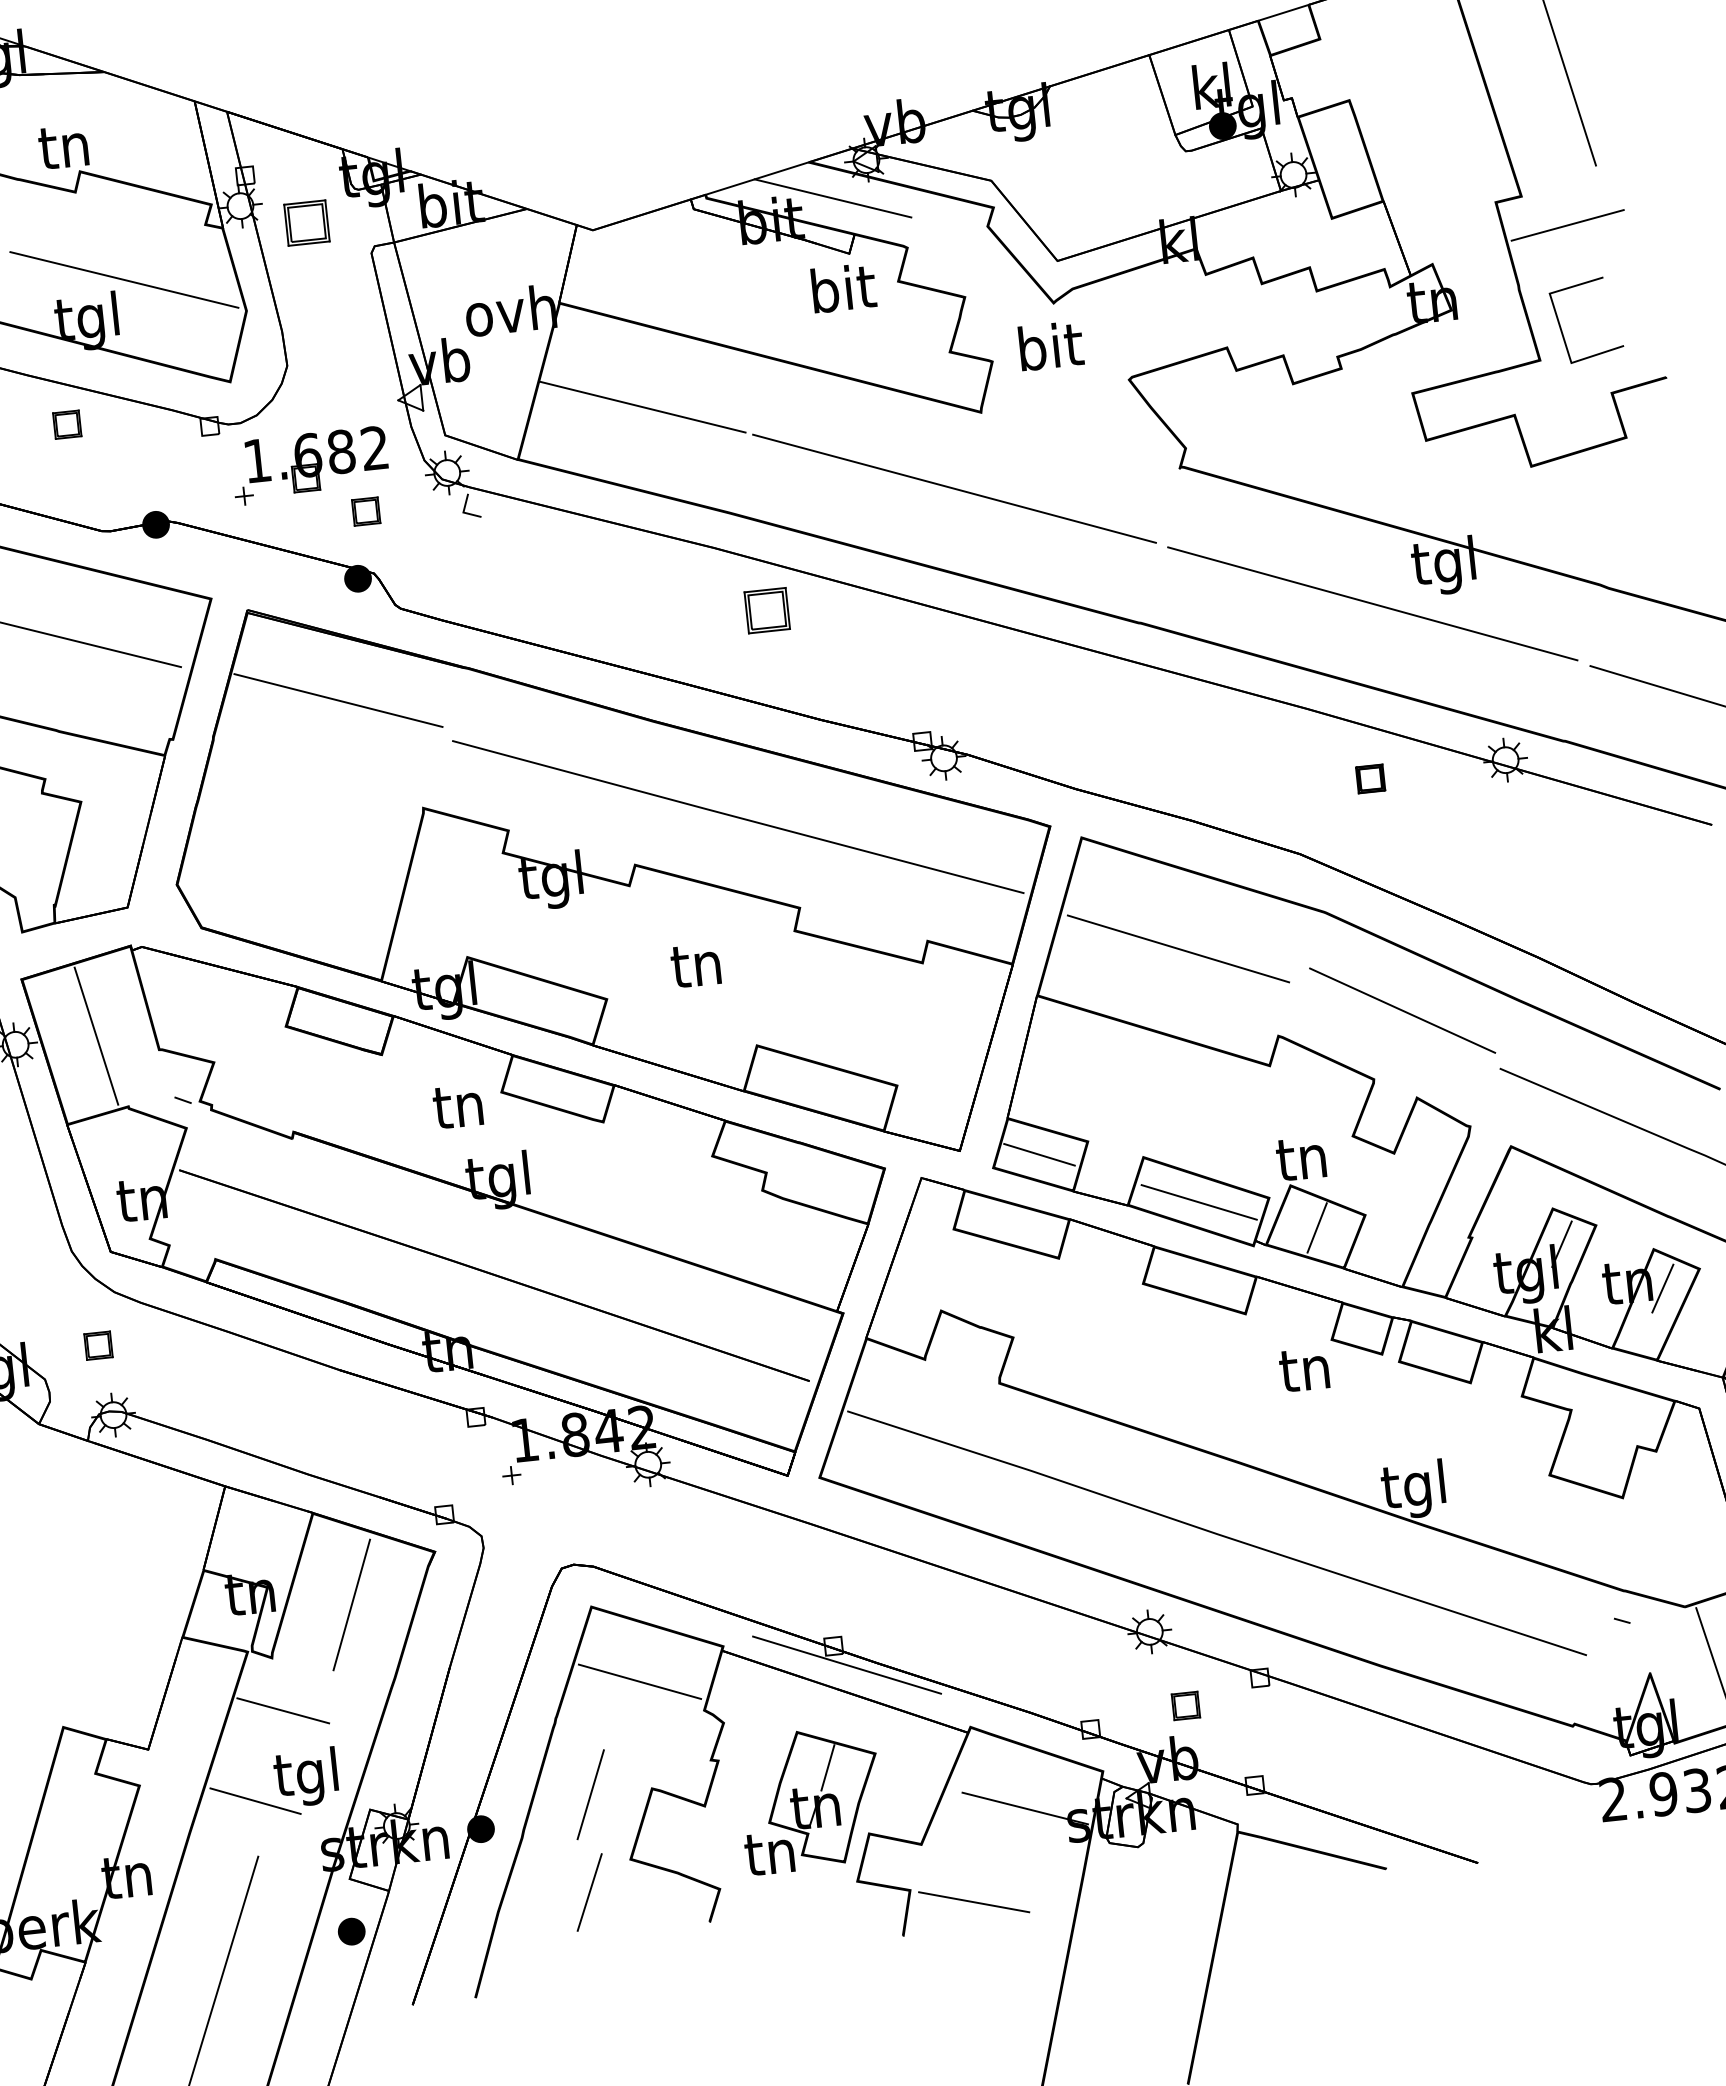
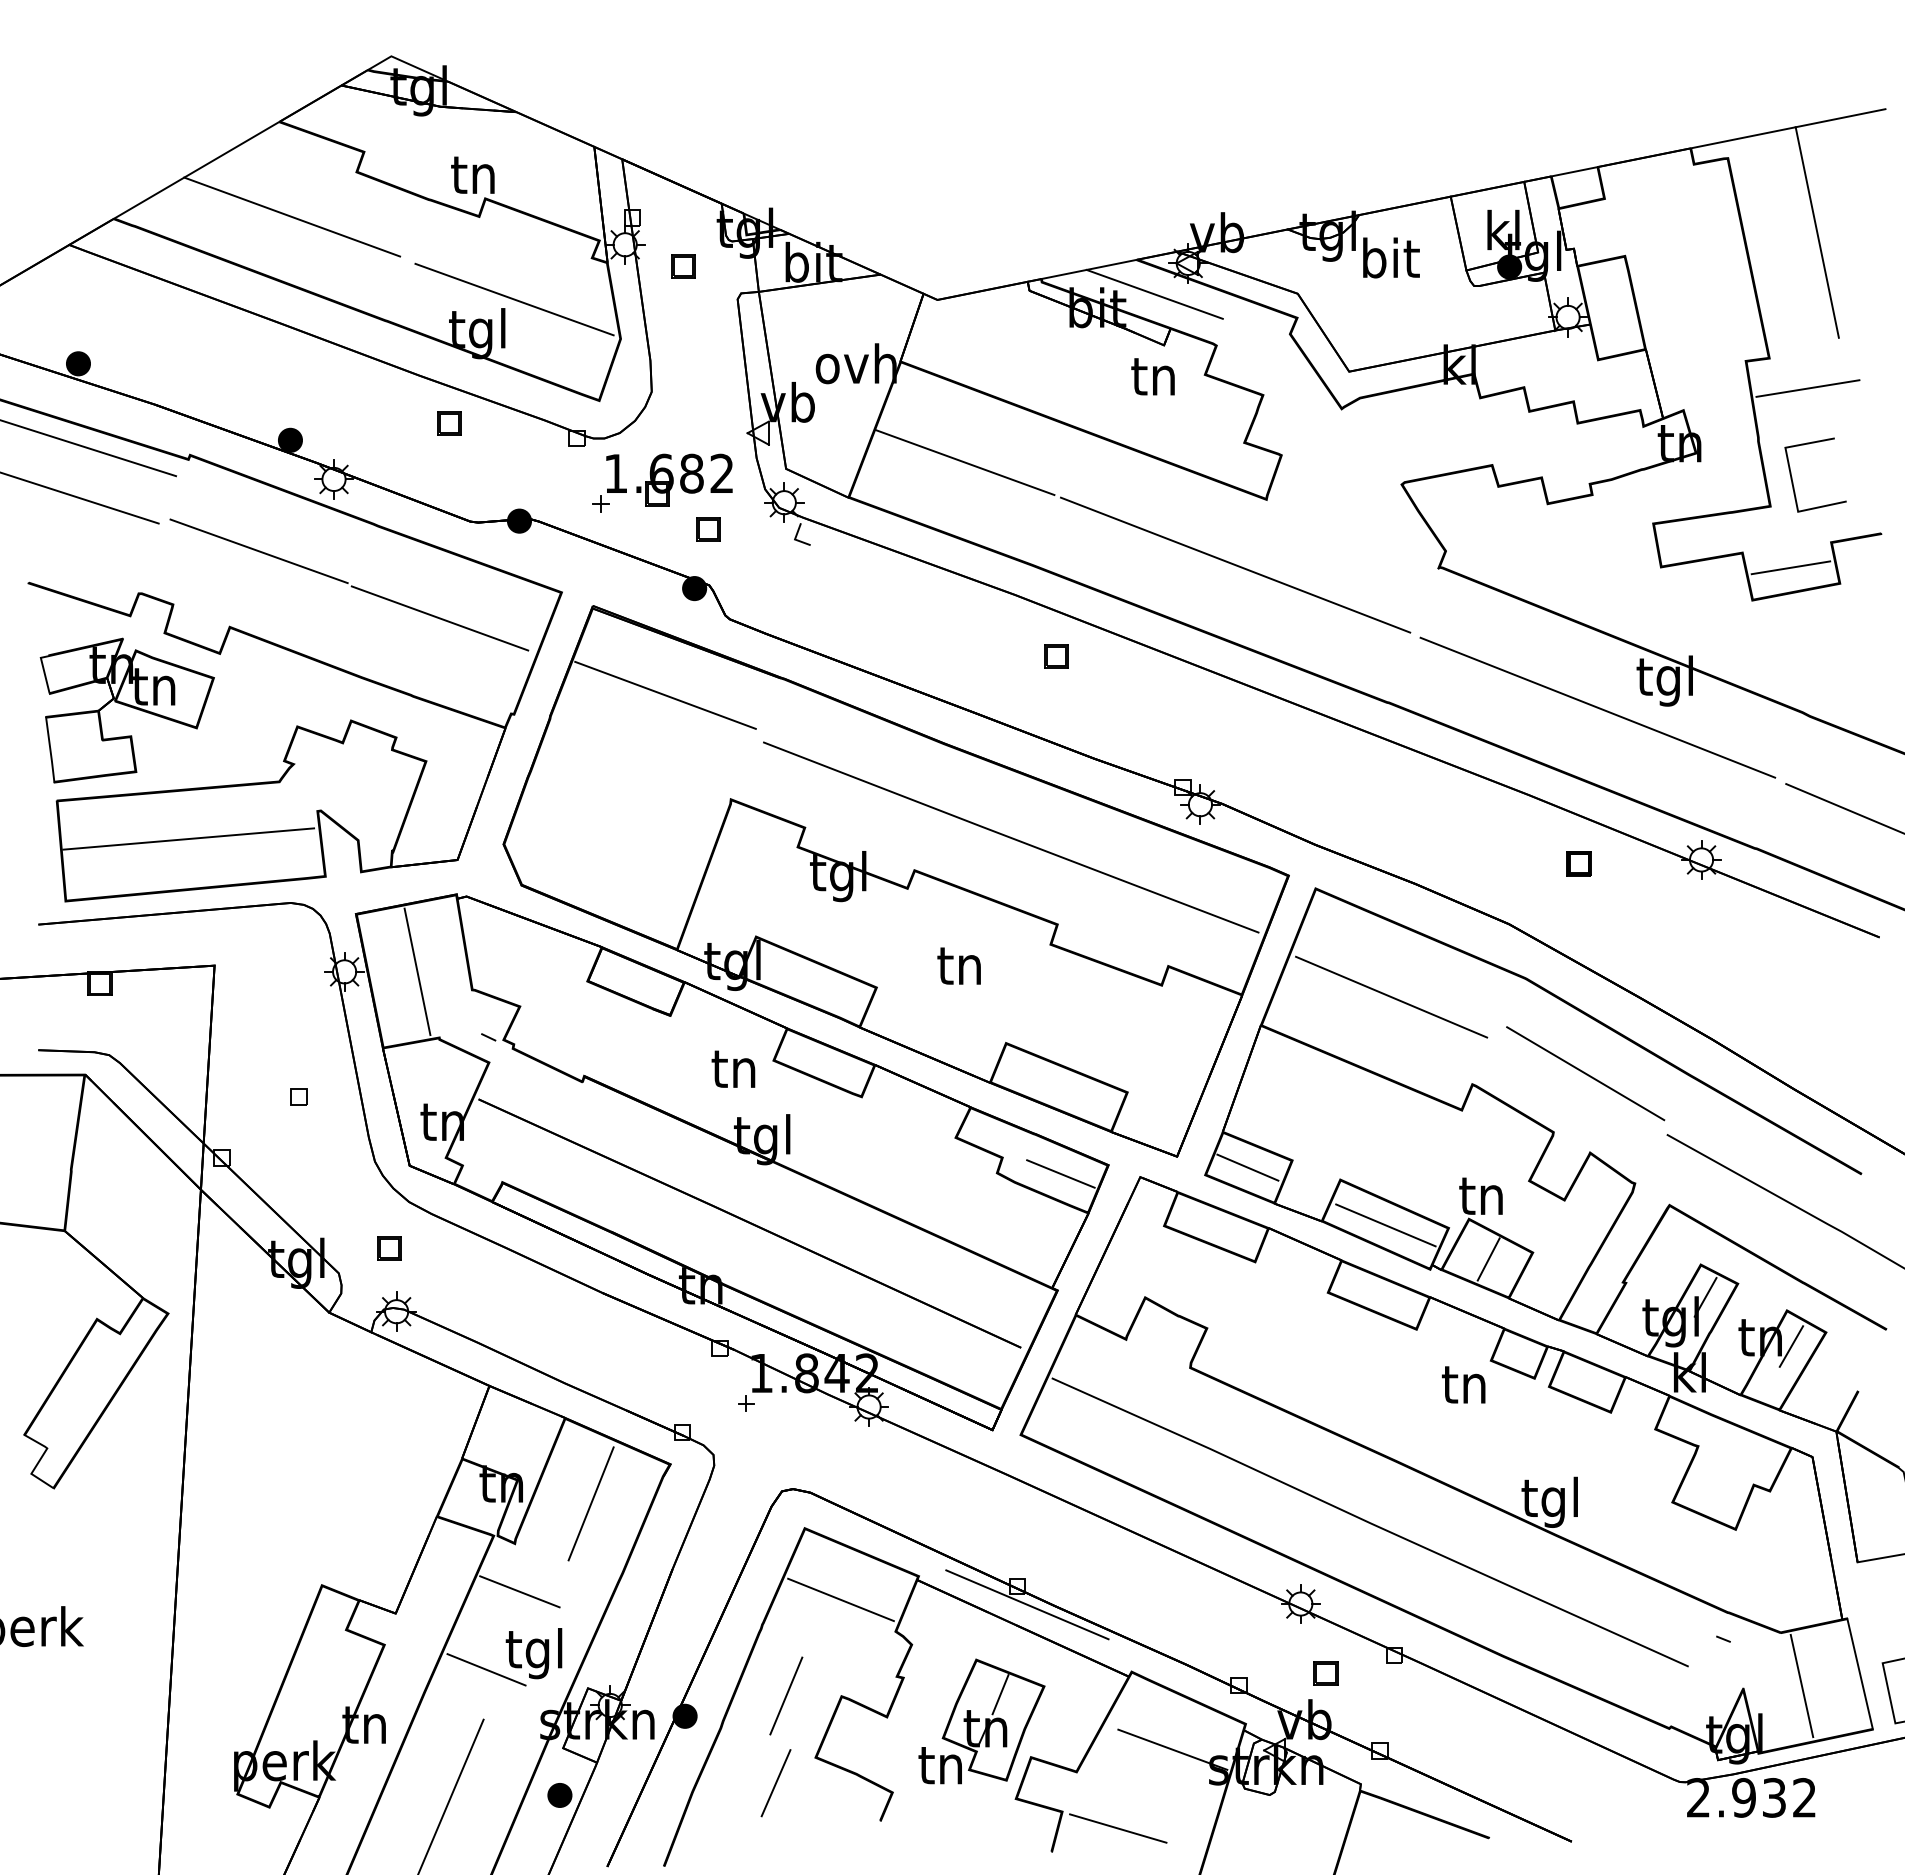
part: (307, 223) -> (683, 266), size x0.62
text: (843, 288) -> (1155, 375), bit -> tn
text: (1051, 345) -> (1391, 257), moved
line: (1569, 425) -> (1790, 567), added
part: (766, 611) -> (1056, 656), size x0.62
line: (832, 1183) -> (1060, 1173), added

